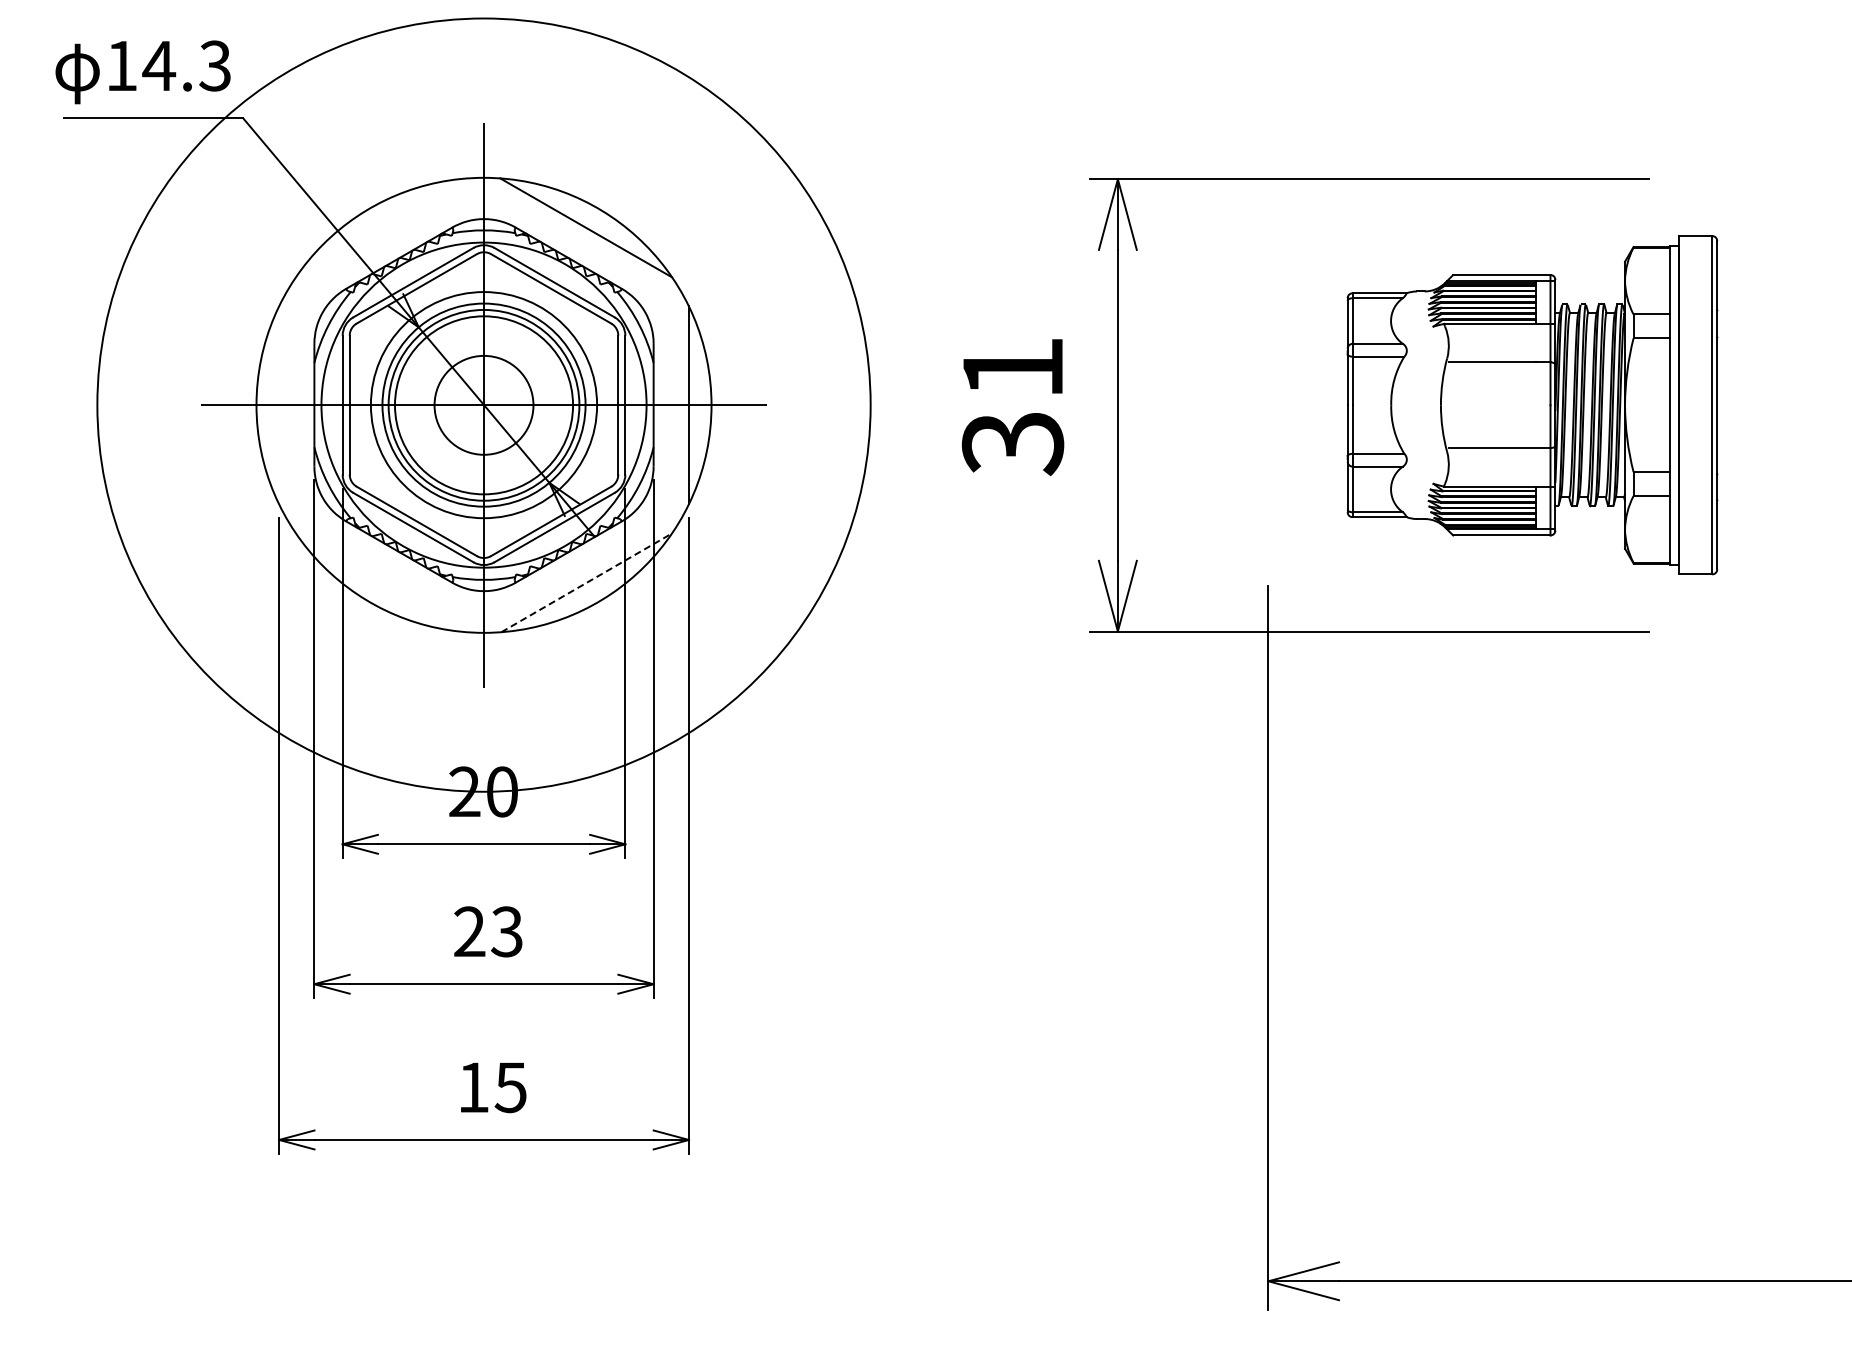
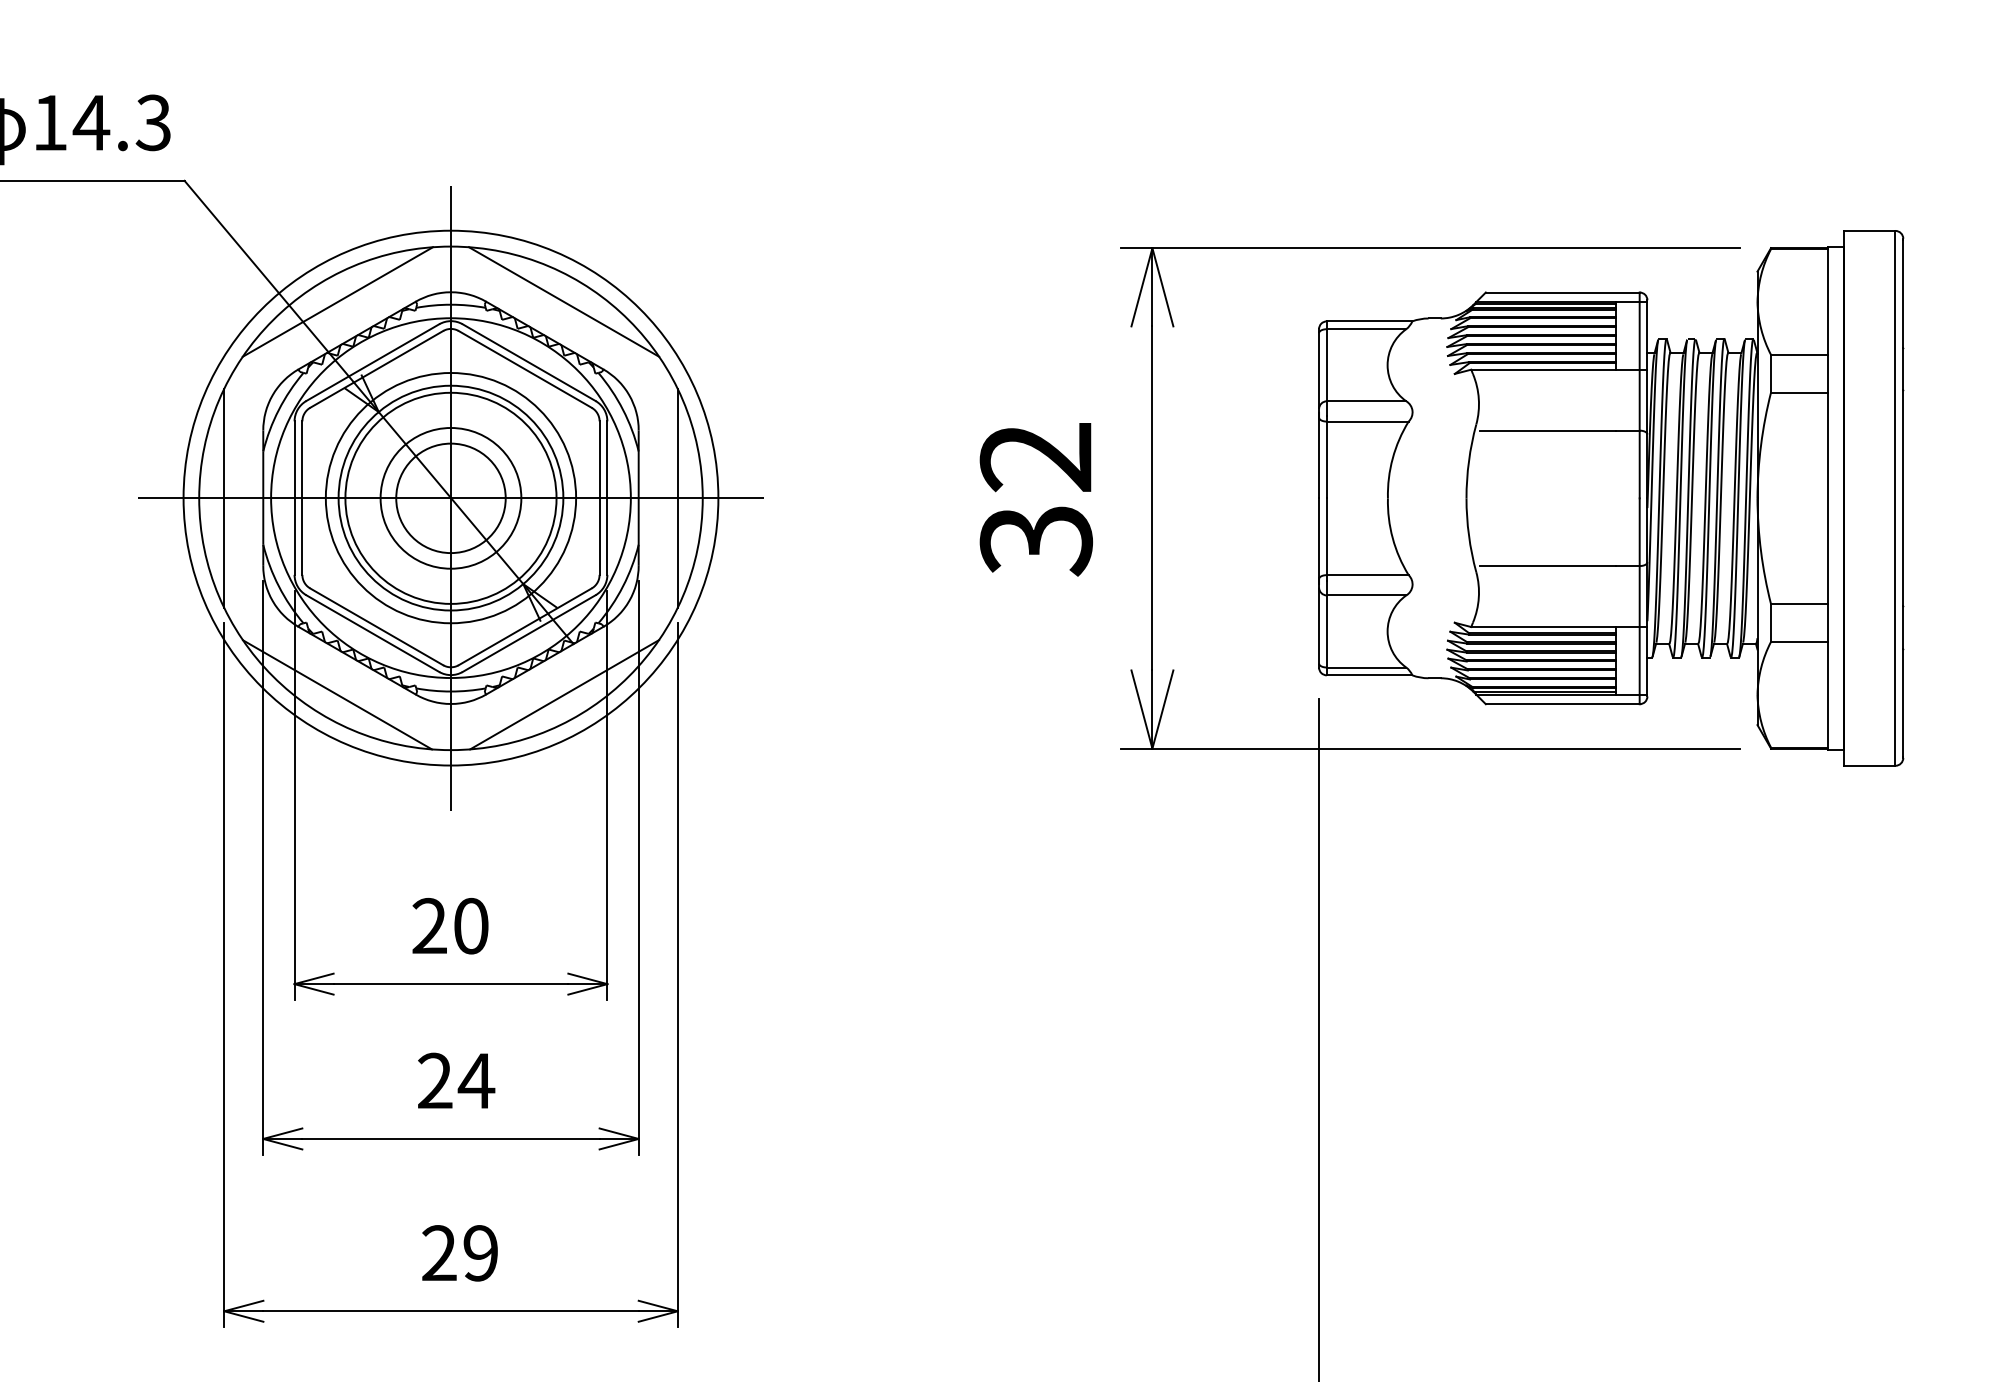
line: (381, 227) -> (337, 301), added
text: (1011, 368) -> (1034, 457), 31 -> 32
circle: (483, 404) -> (450, 497), size x0.62
circle: (483, 404) -> (450, 497), size x0.71
part: (1532, 404) -> (1611, 497), size x1.43
line: (279, 405) -> (224, 498), added
line: (381, 582) -> (337, 694), added
line: (586, 582) -> (564, 694), dashed -> solid
text: (507, 931) -> (476, 1080), 23 -> 24
text: (492, 1087) -> (460, 1253), 15 -> 29

